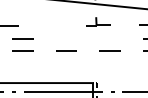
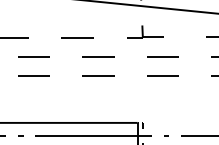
line: (51, 25) -> (76, 37), added
line: (66, 38) -> (98, 56), added
line: (109, 38) -> (162, 56), added

